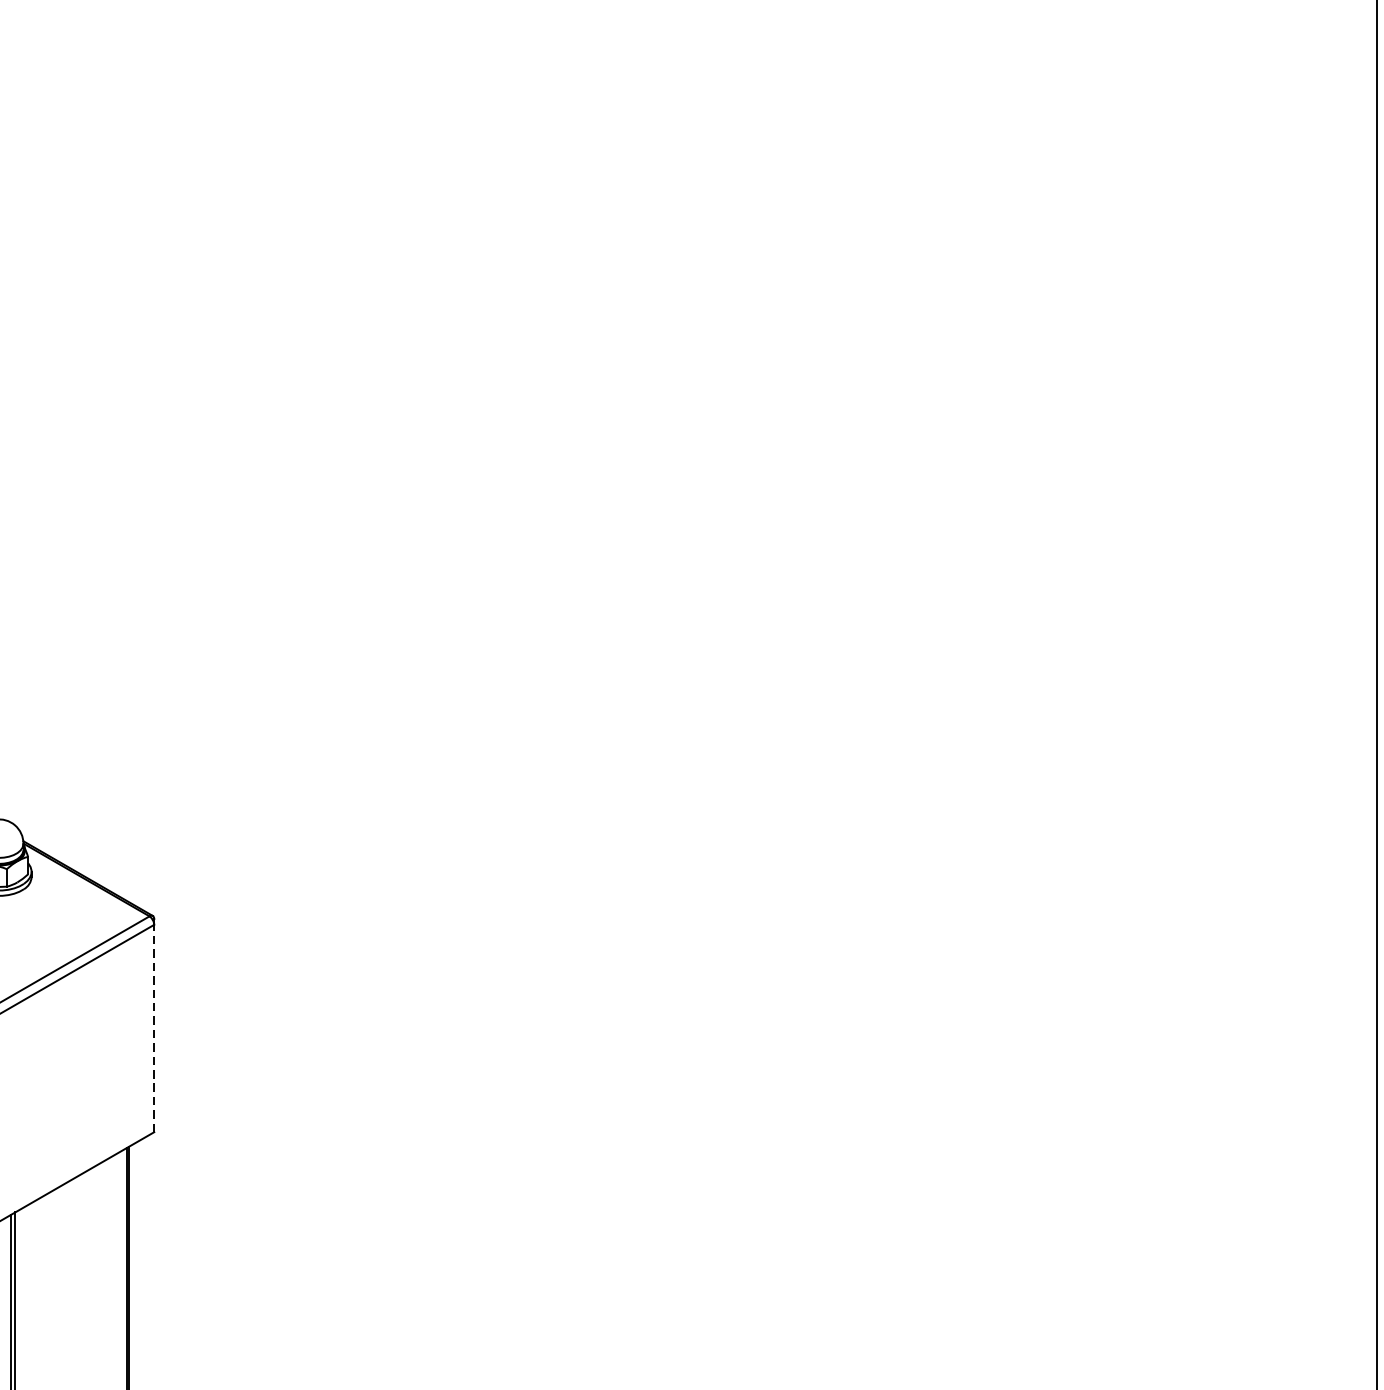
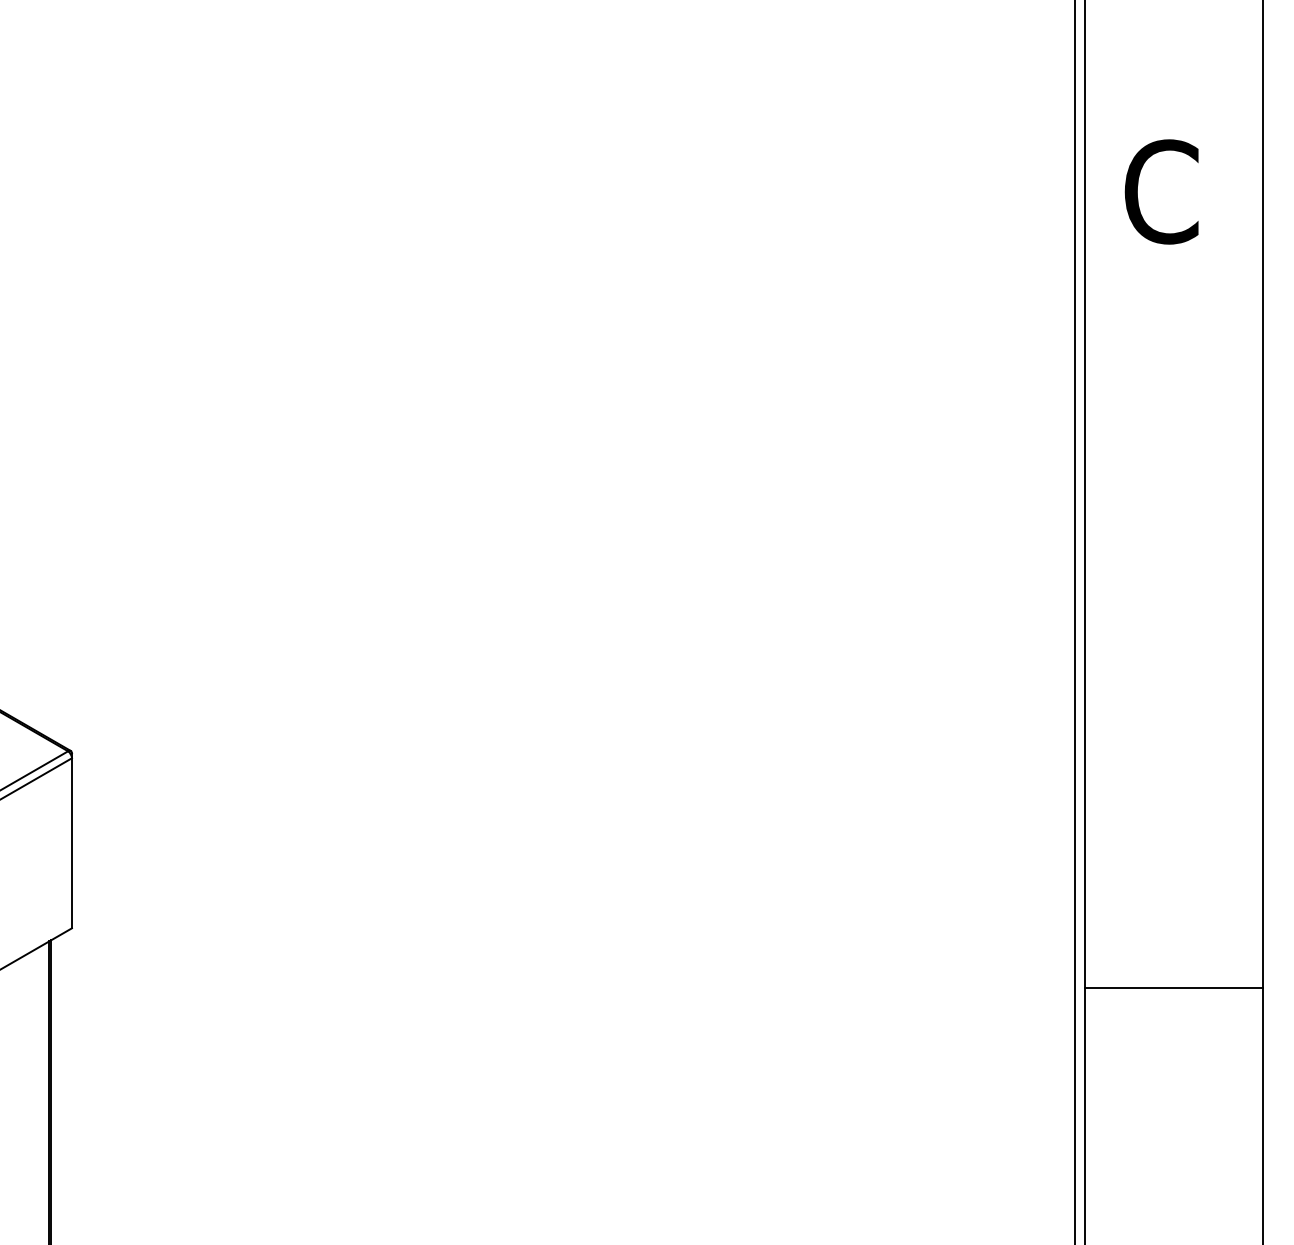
line: (153, 1027) -> (71, 842), dashed -> solid

